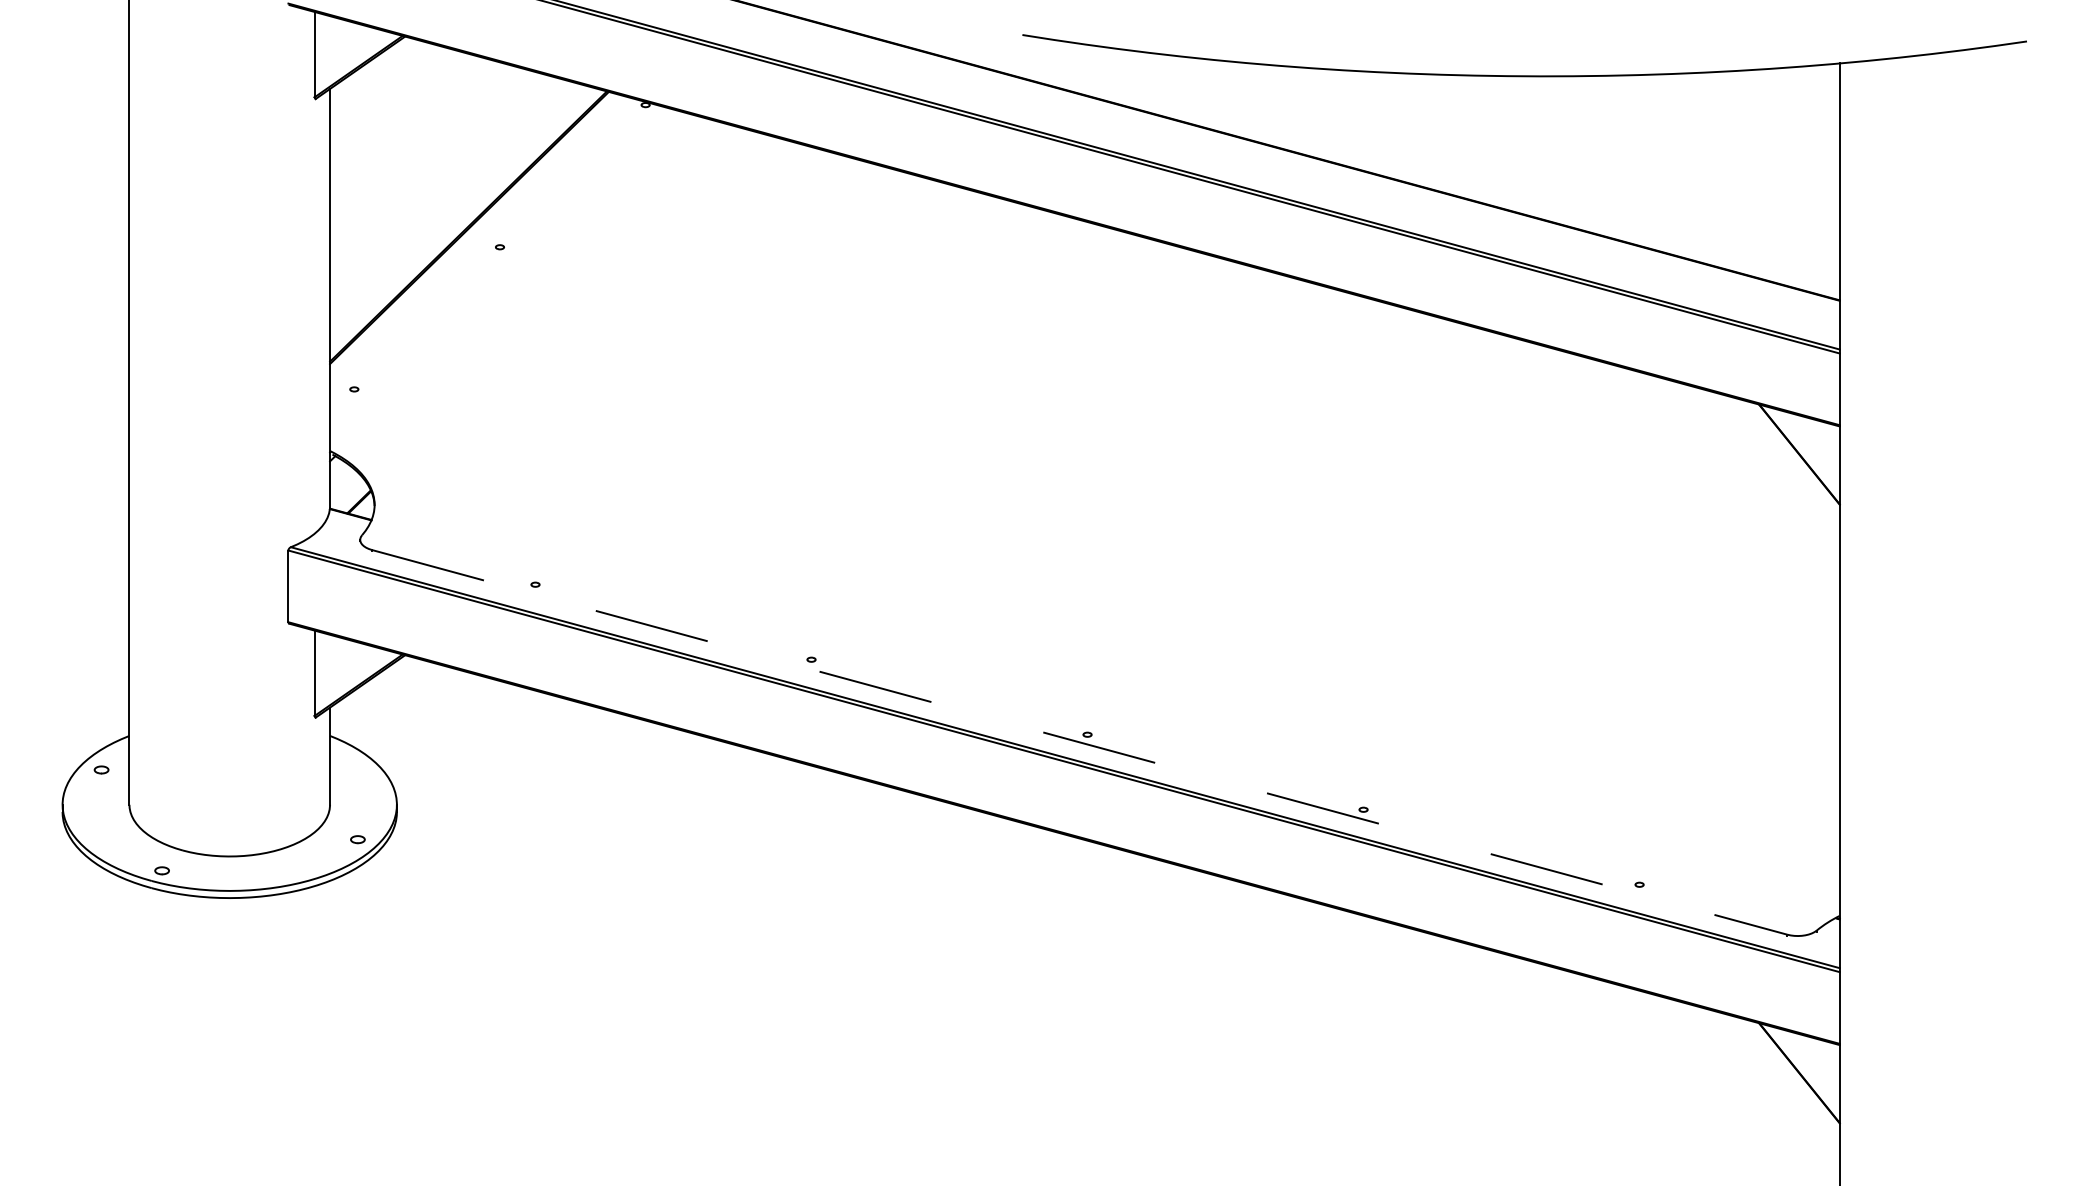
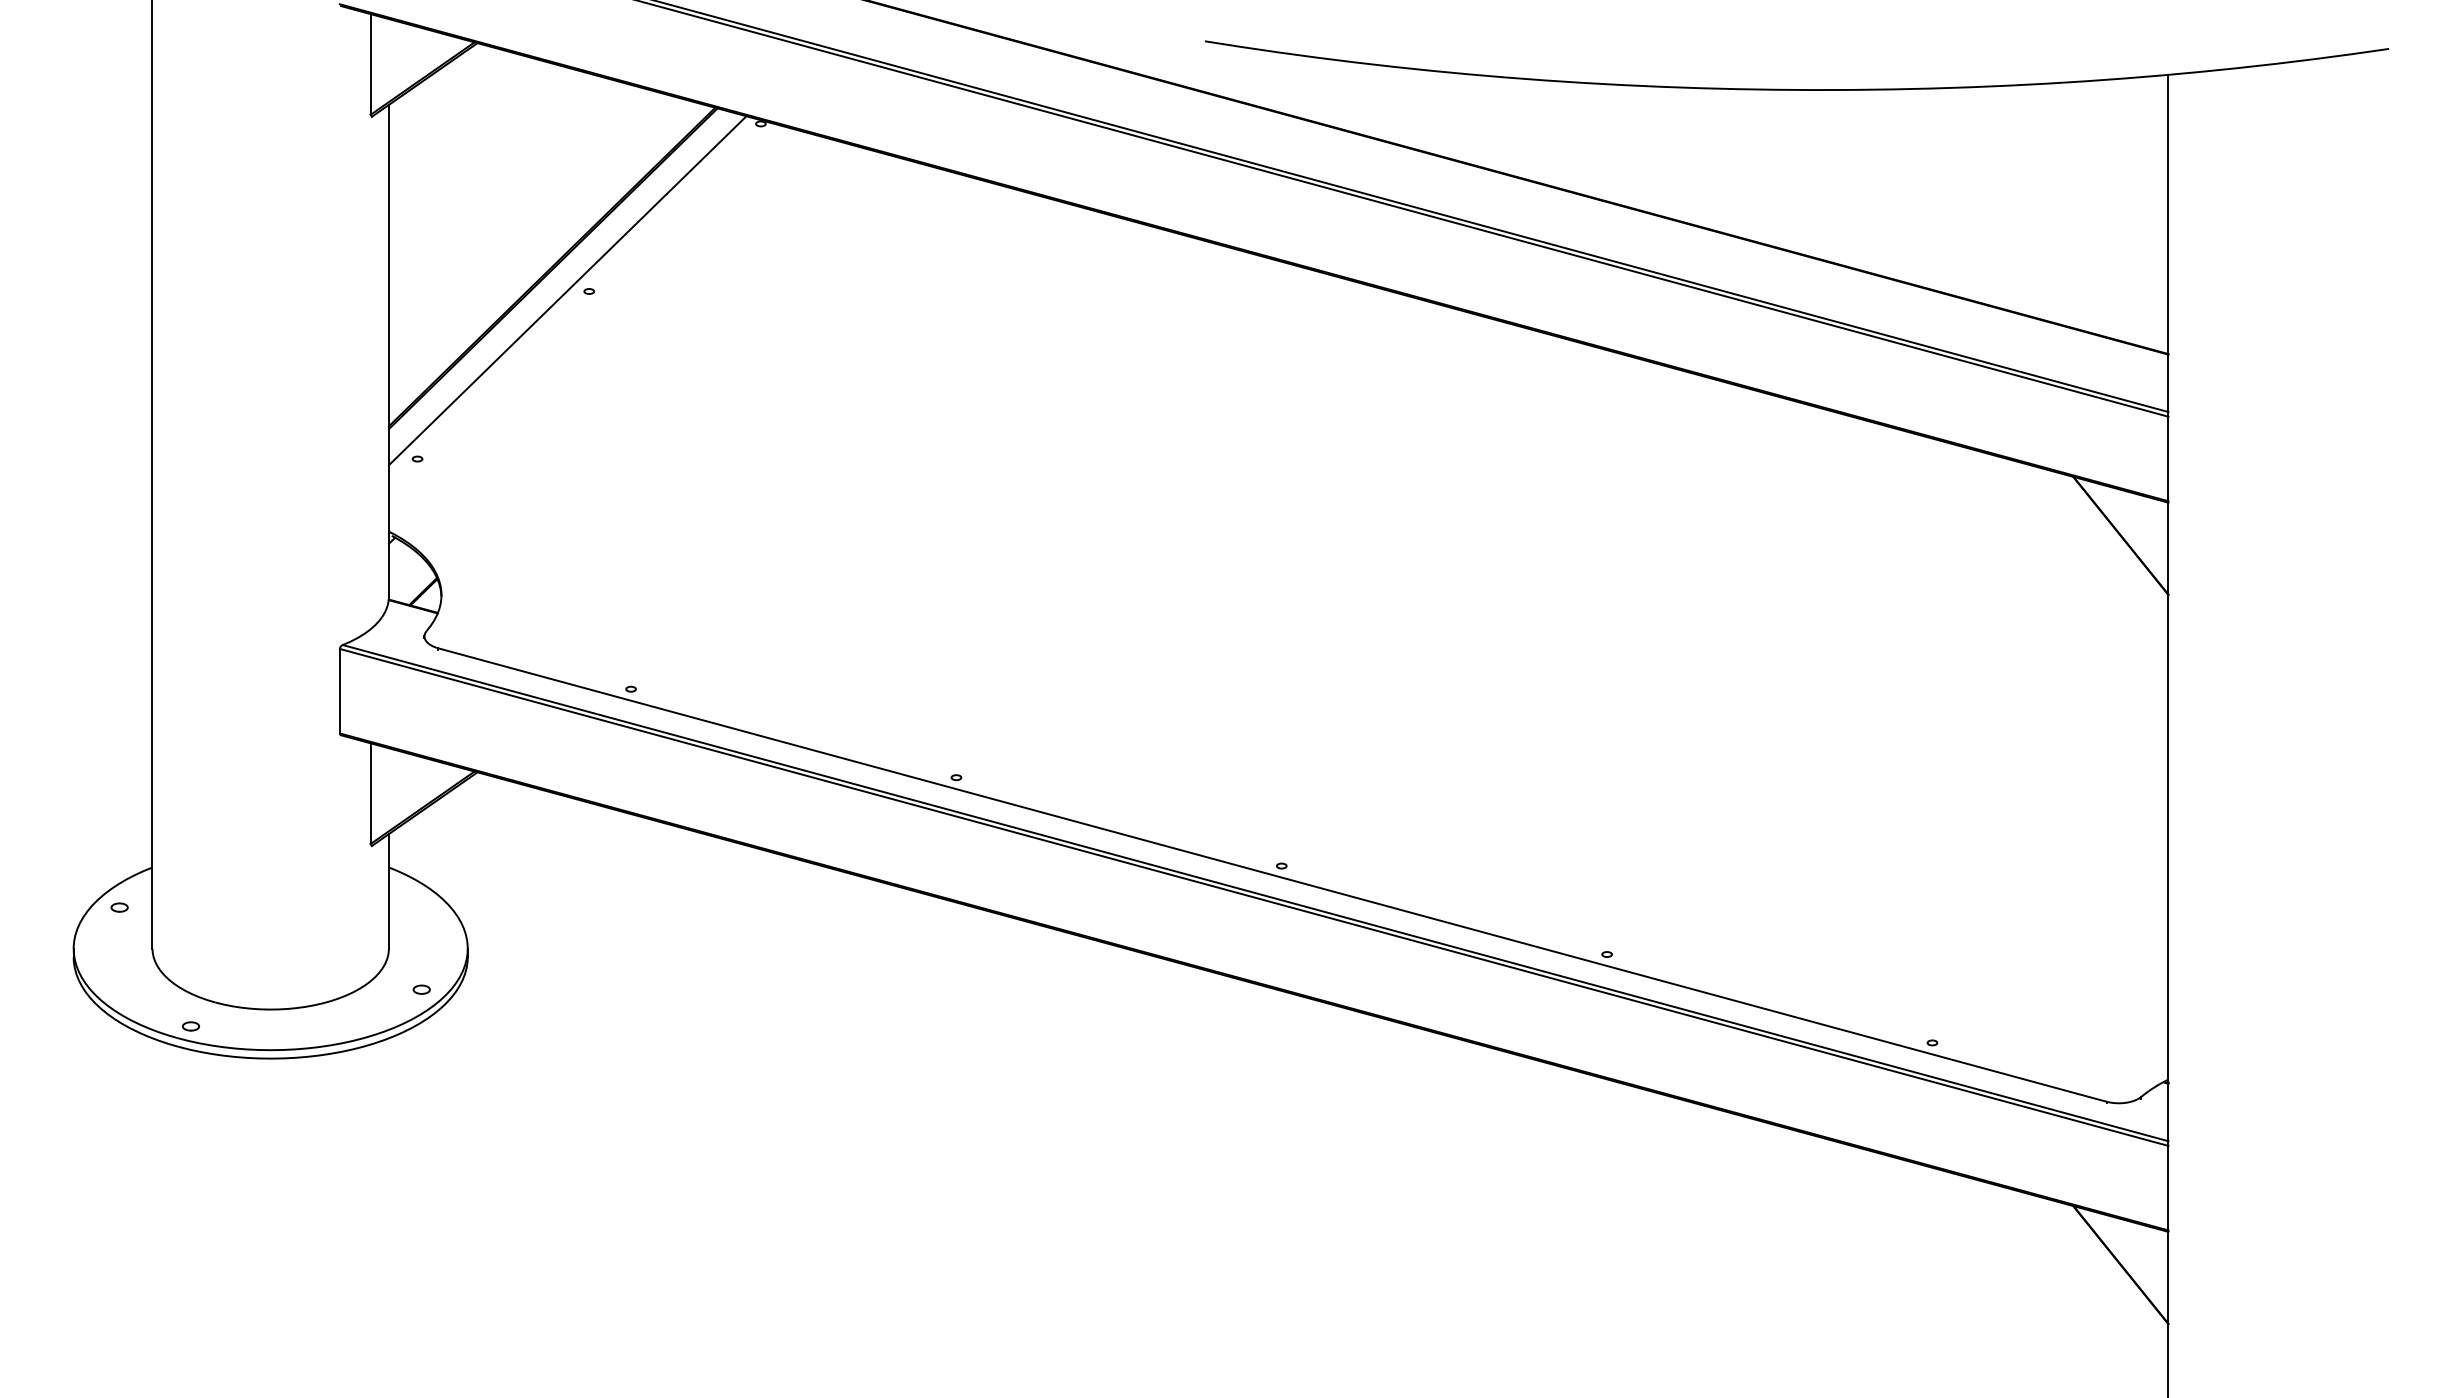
line: (481, 246) -> (567, 290), added
line: (1080, 742) -> (1273, 875), dashed -> solid

